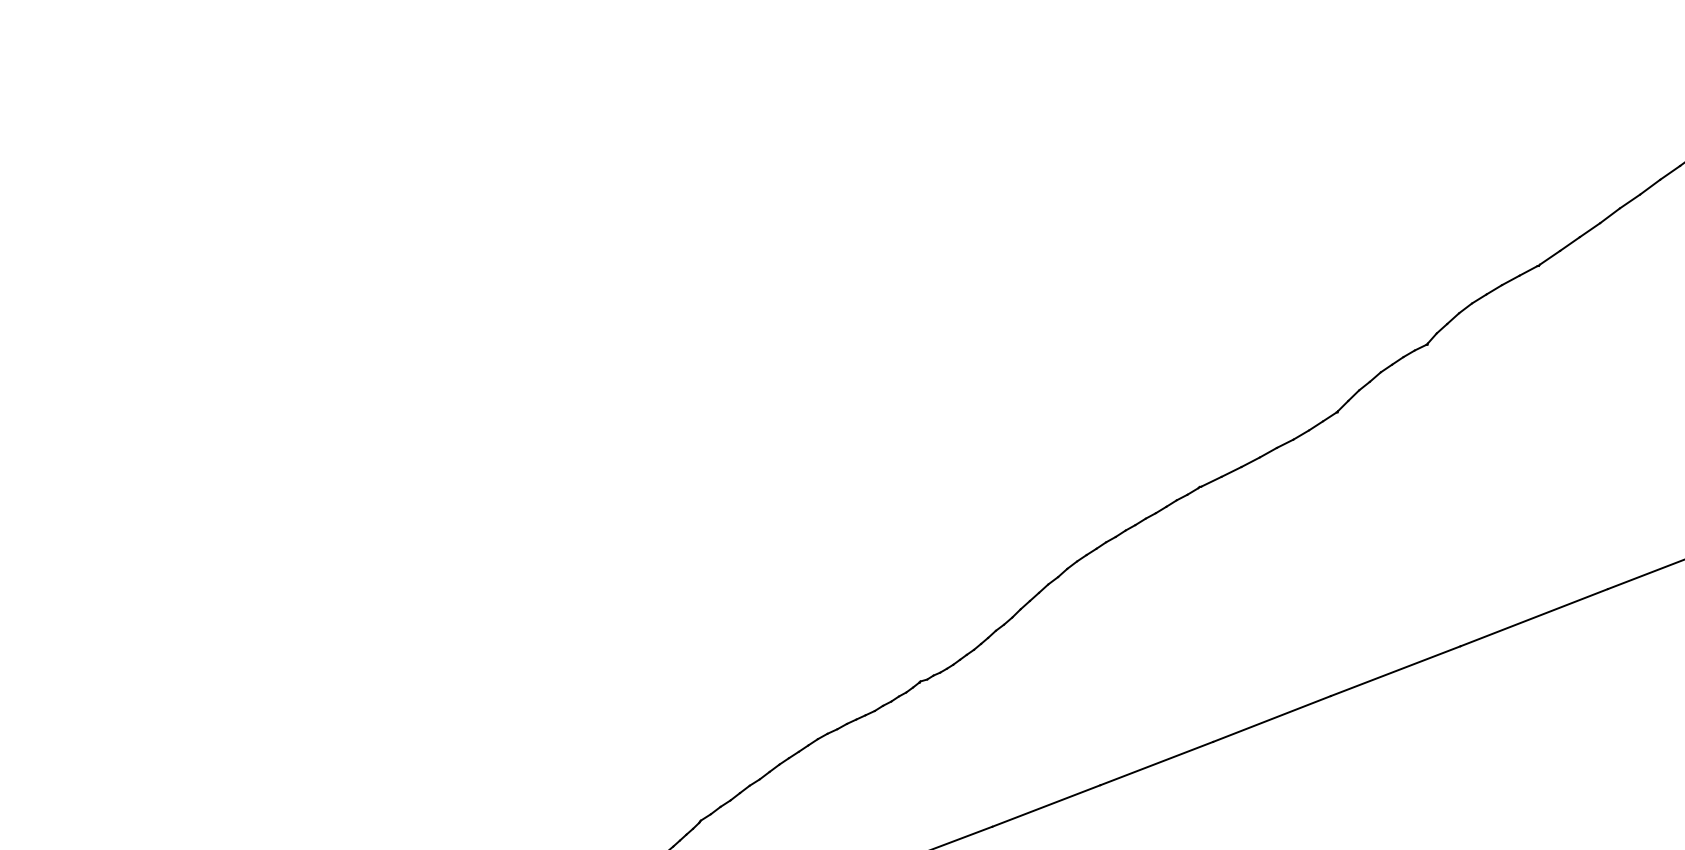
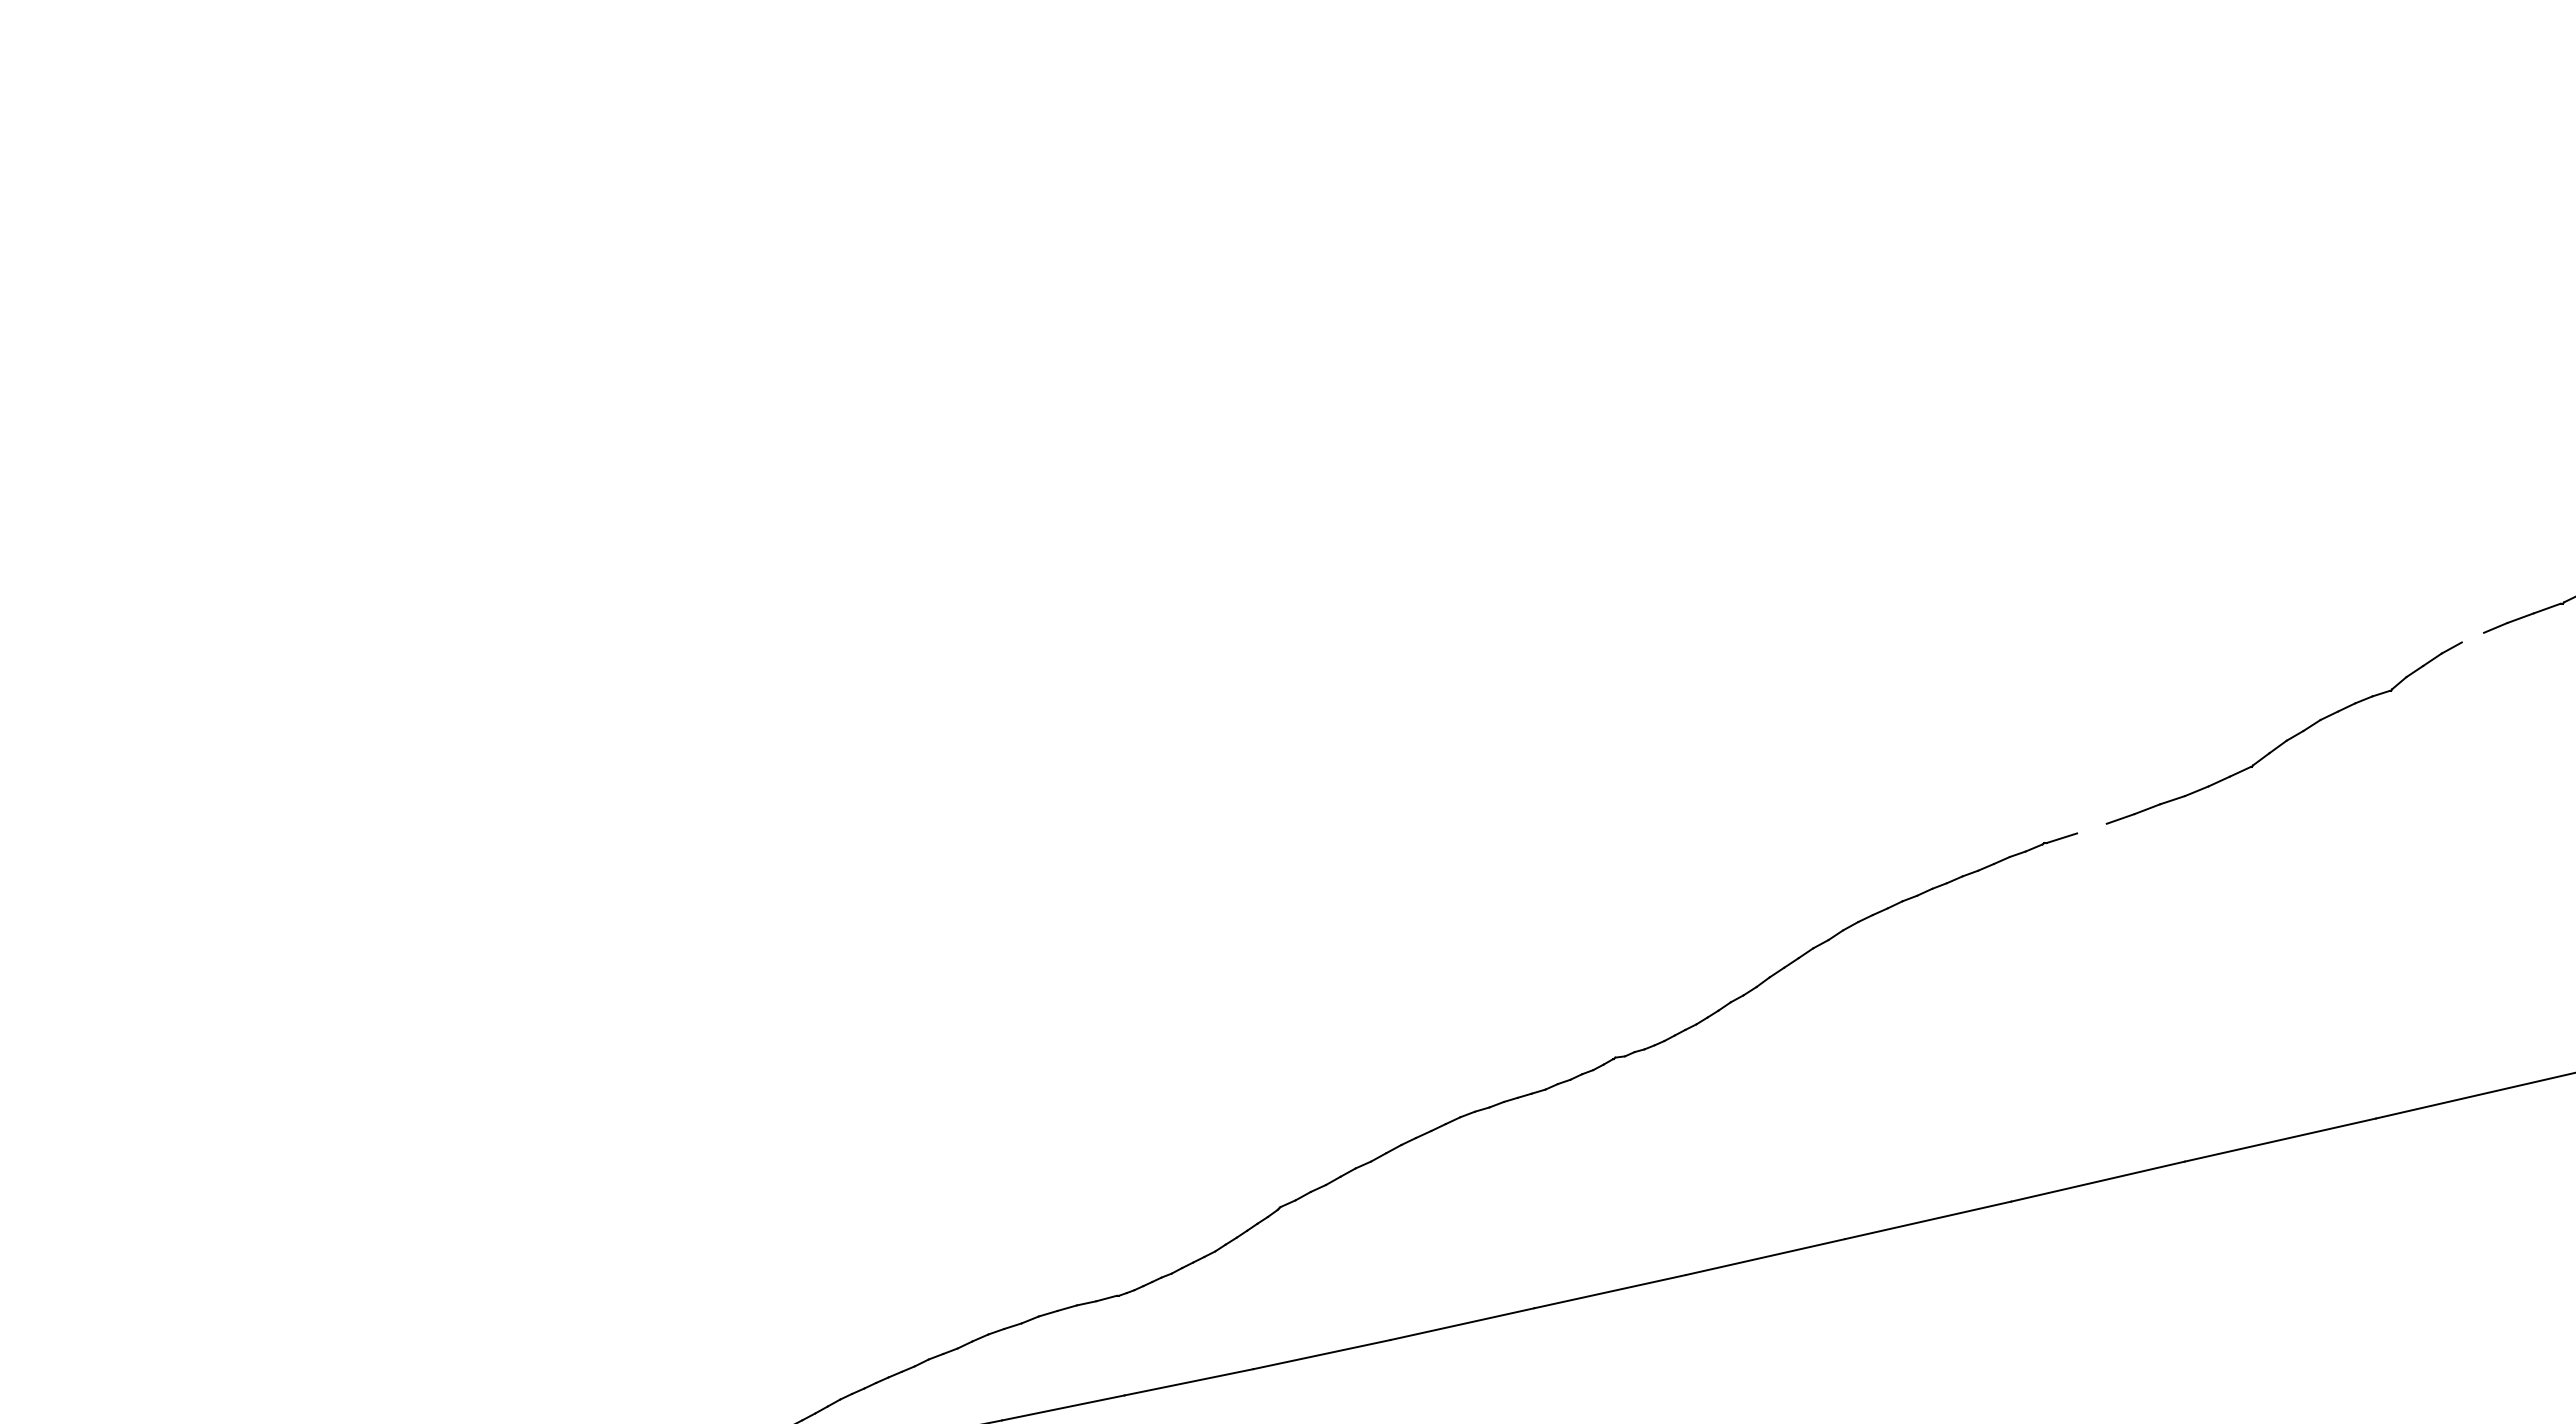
line: (1479, 298) -> (2472, 637), removed
line: (1231, 471) -> (2091, 828), removed

